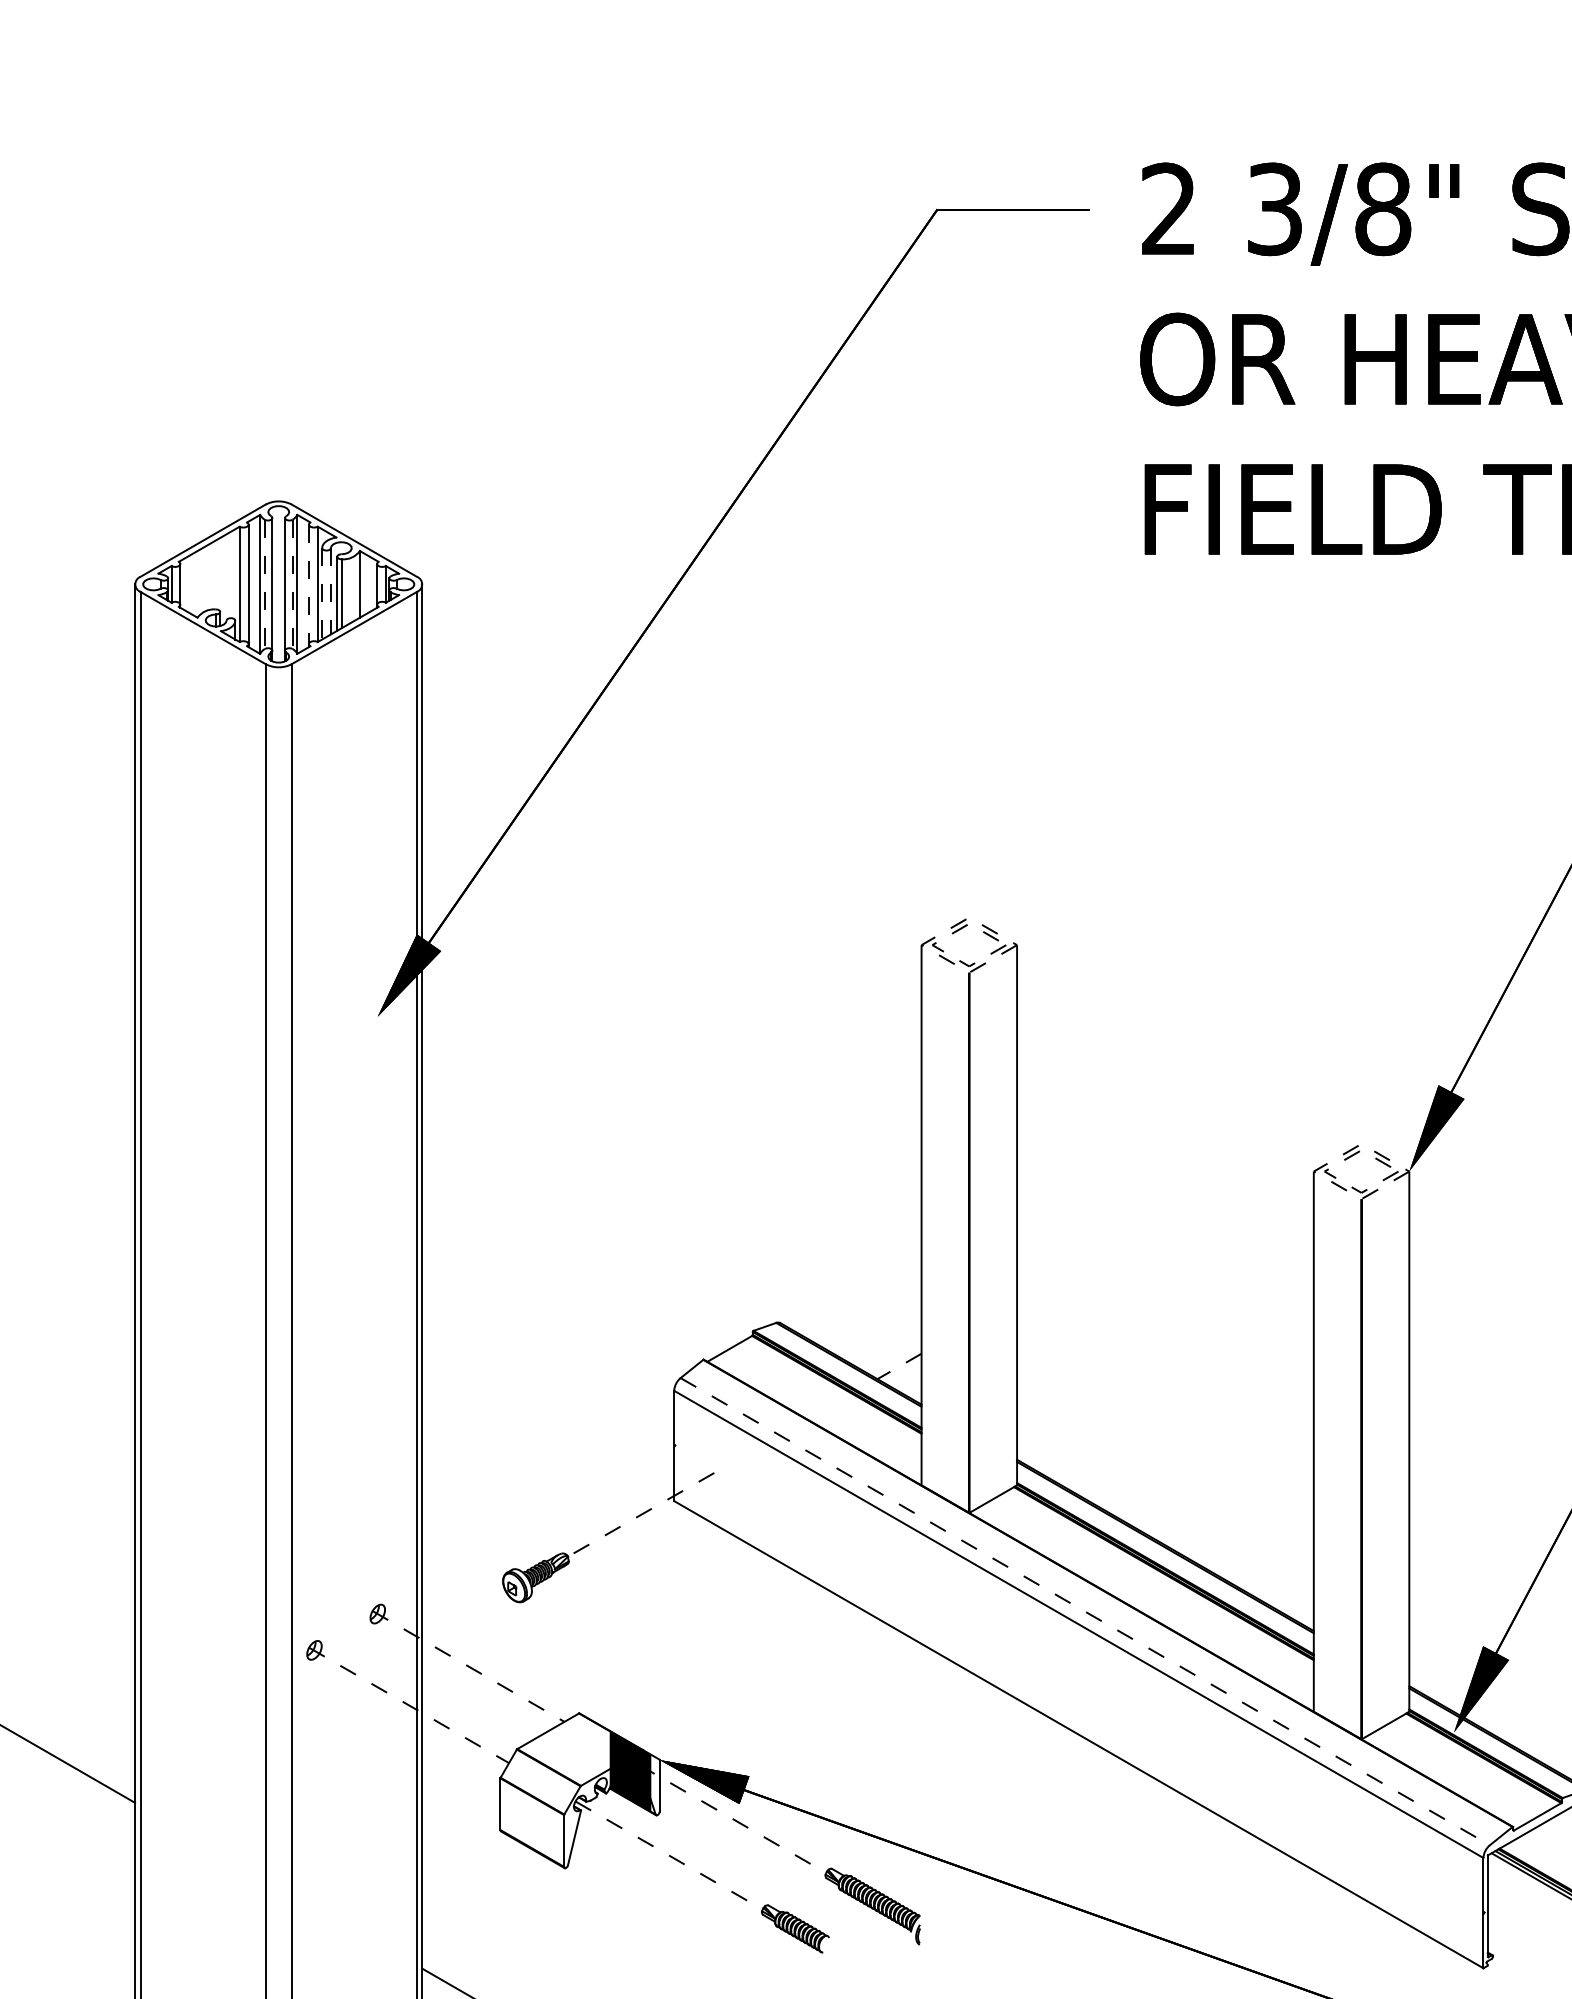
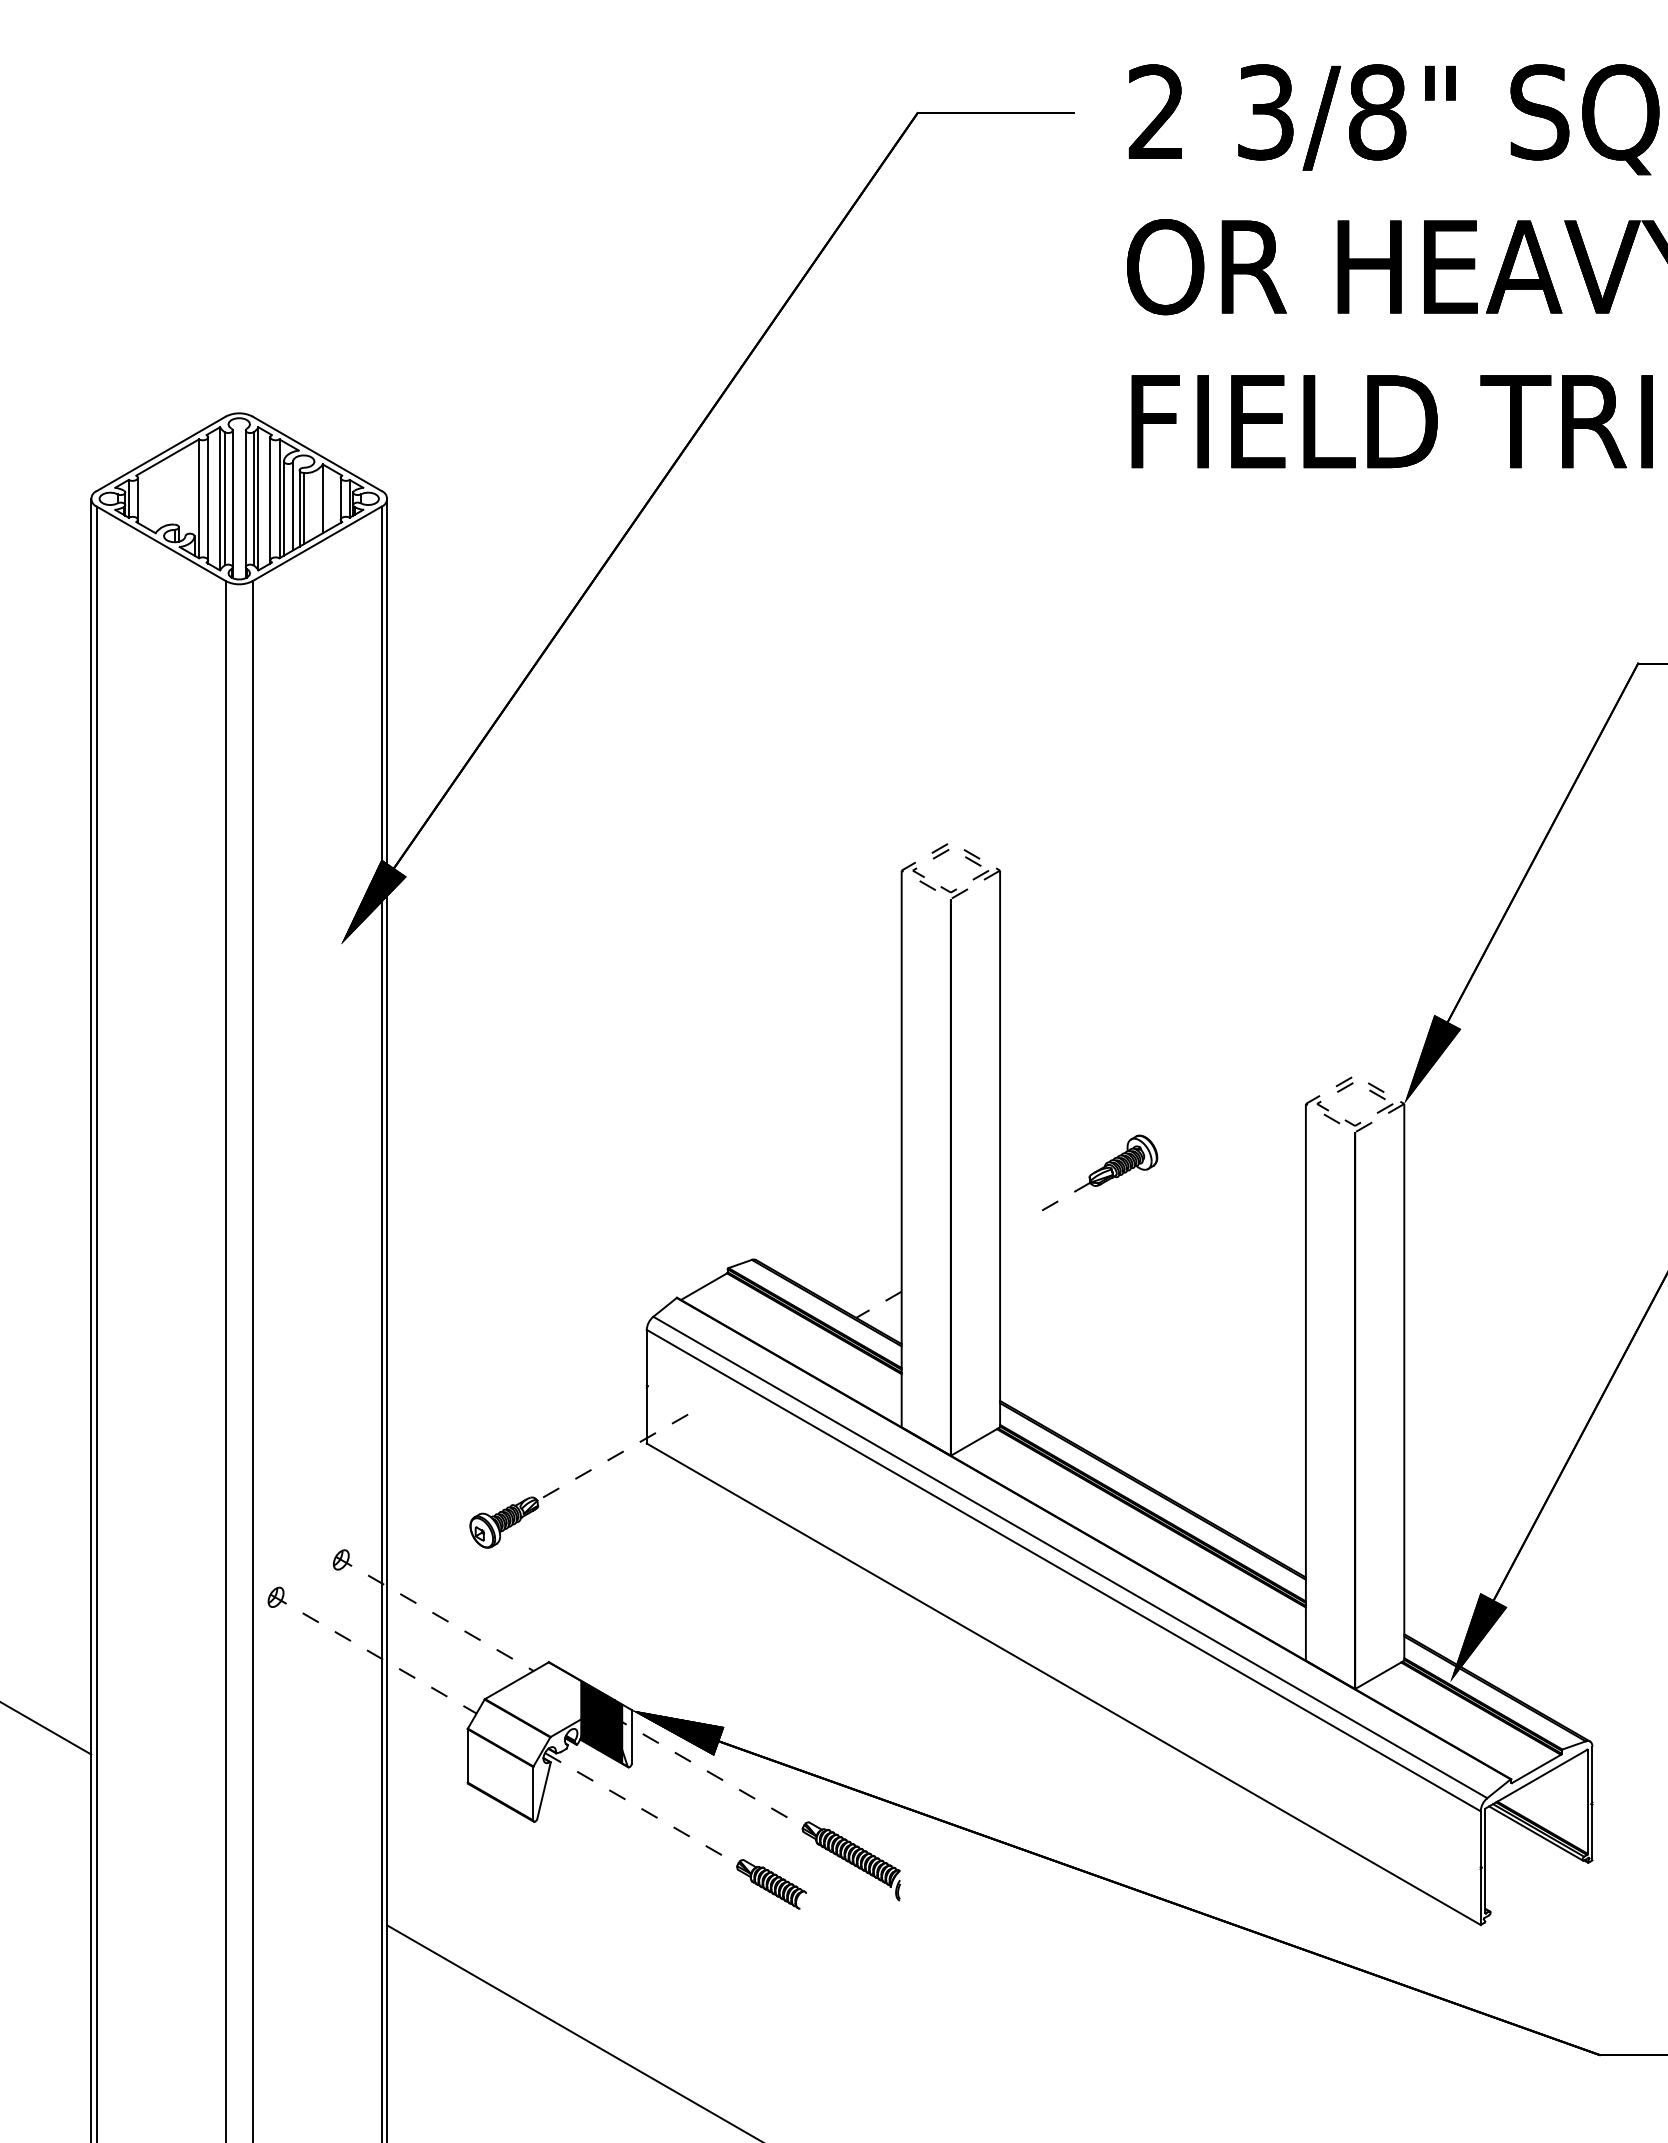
line: (265, 584) -> (225, 498), dashed -> solid
line: (292, 584) -> (253, 498), dashed -> solid
line: (309, 584) -> (270, 498), dashed -> solid
line: (331, 591) -> (293, 506), dashed -> solid
line: (322, 594) -> (284, 509), dashed -> solid
part: (1114, 1238) -> (1100, 1172), added
line: (1085, 1611) -> (1070, 1557), dashed -> solid

